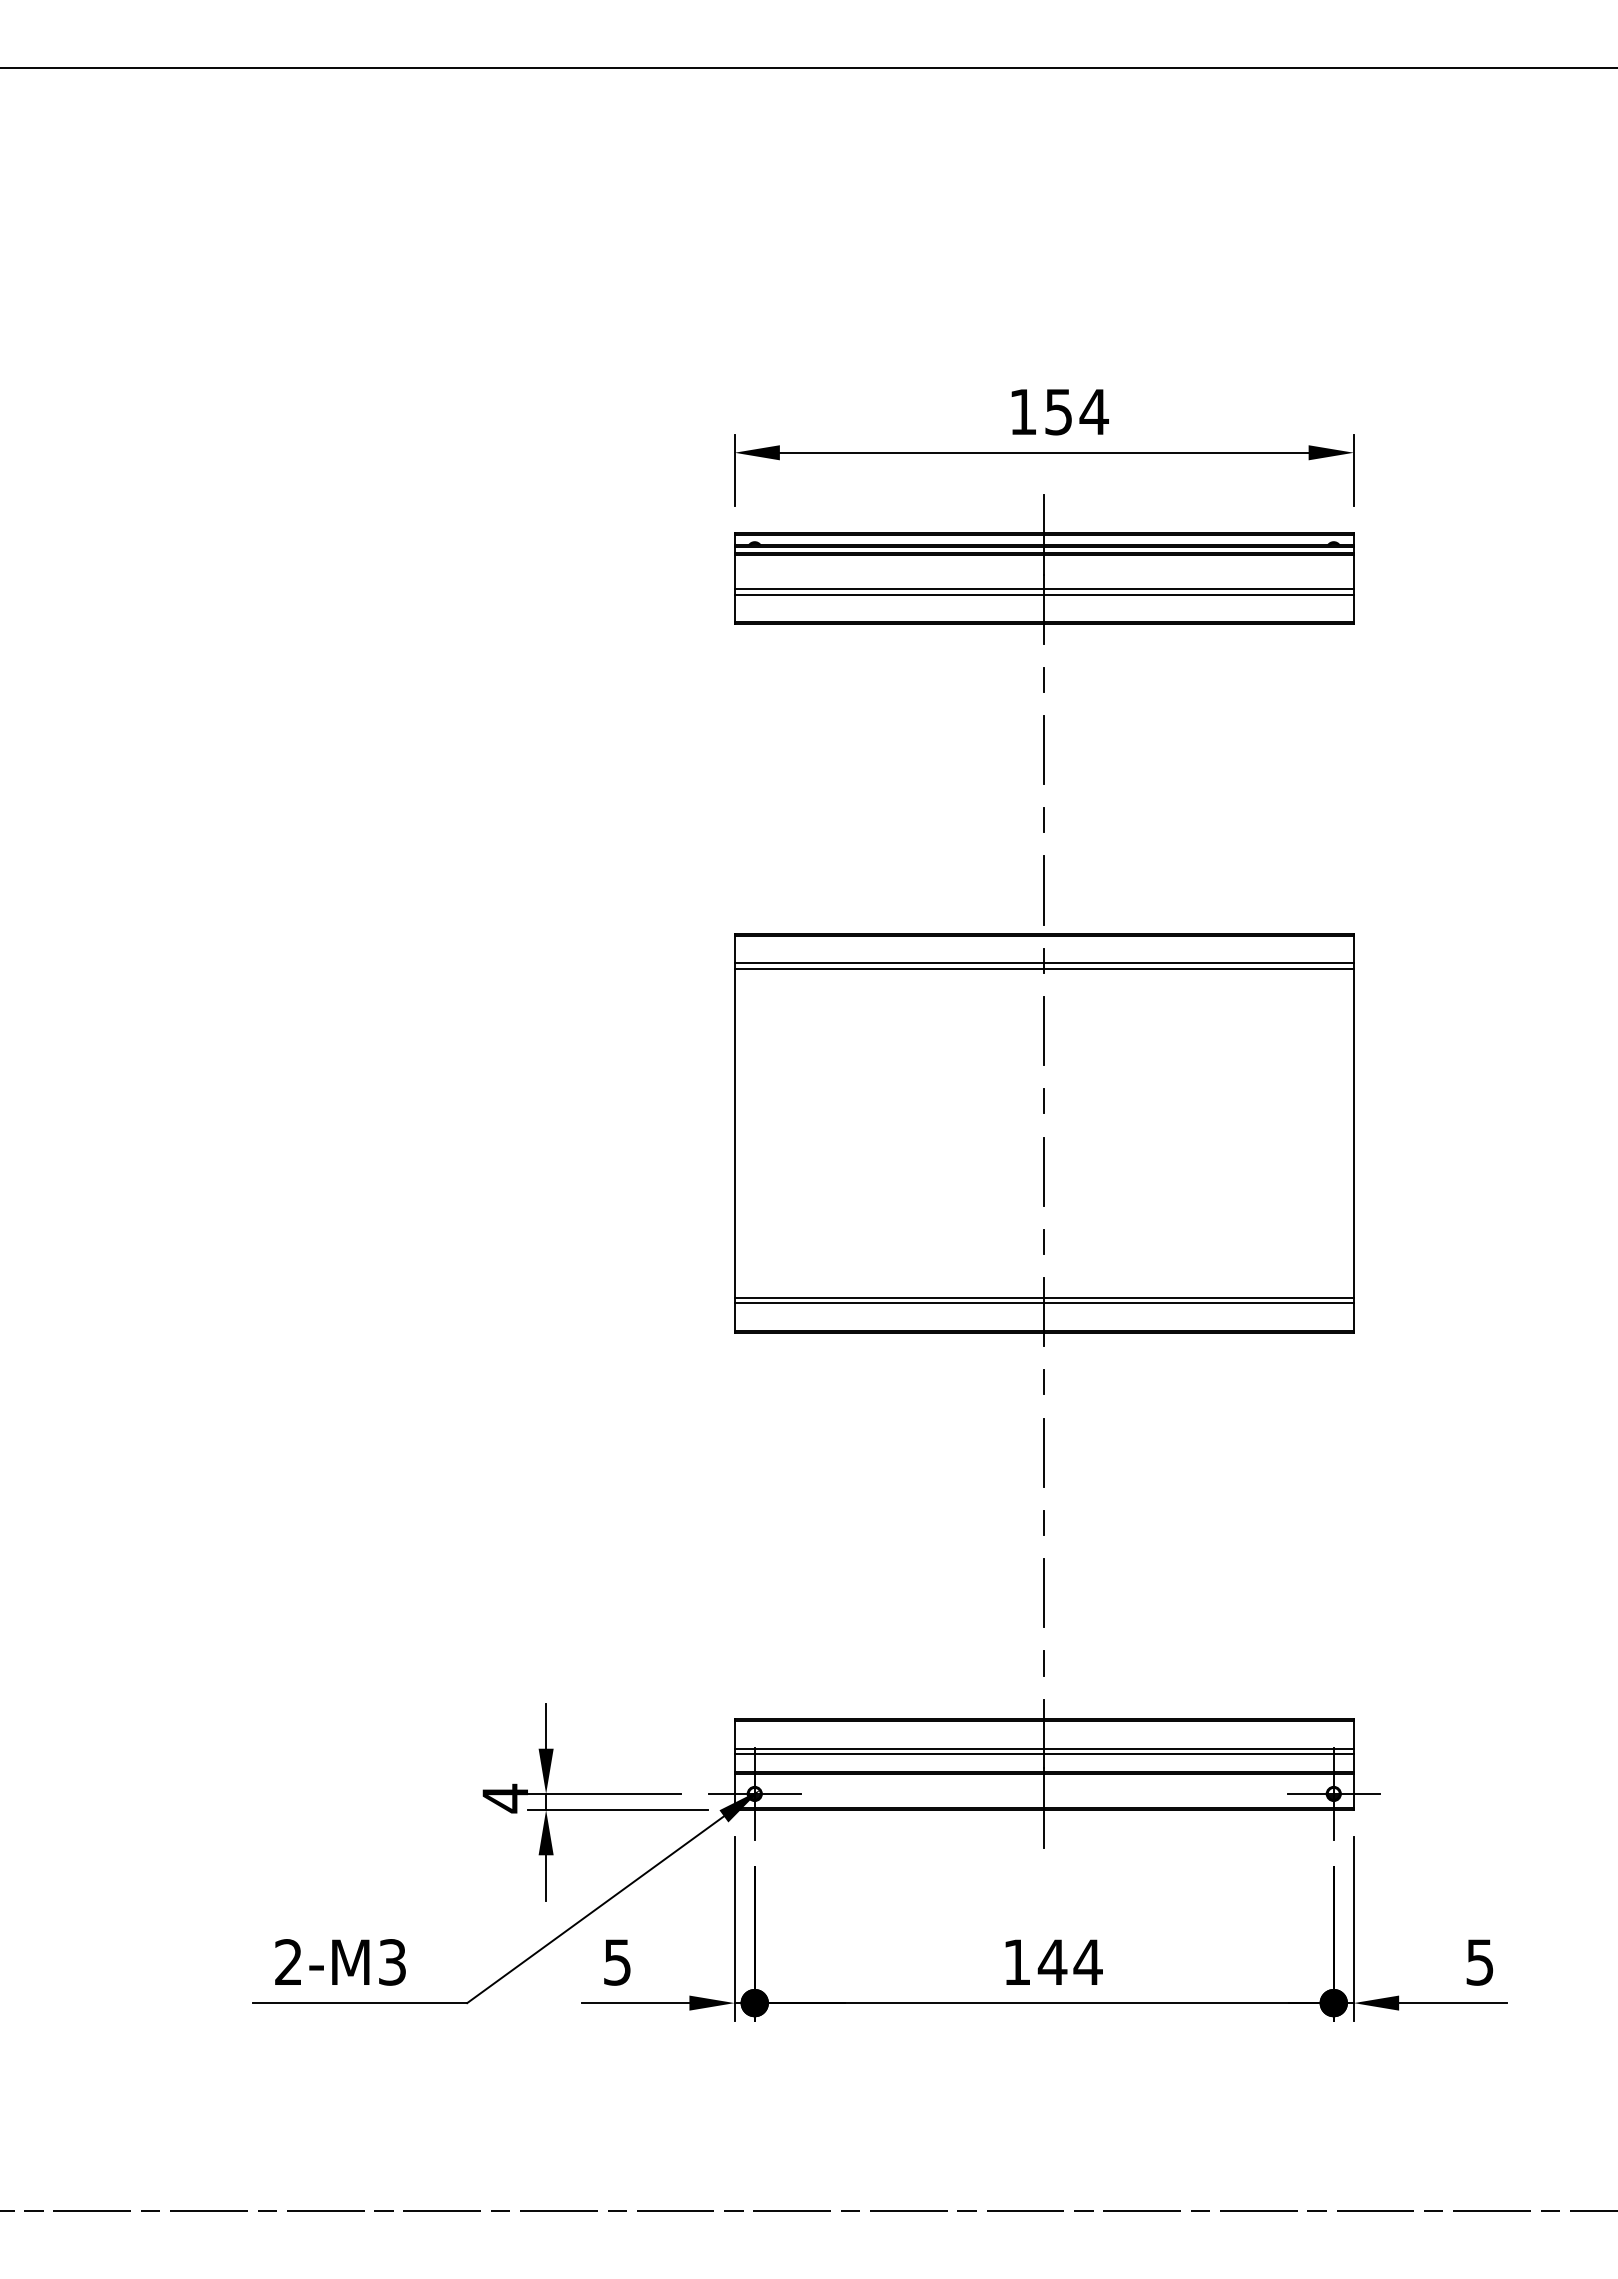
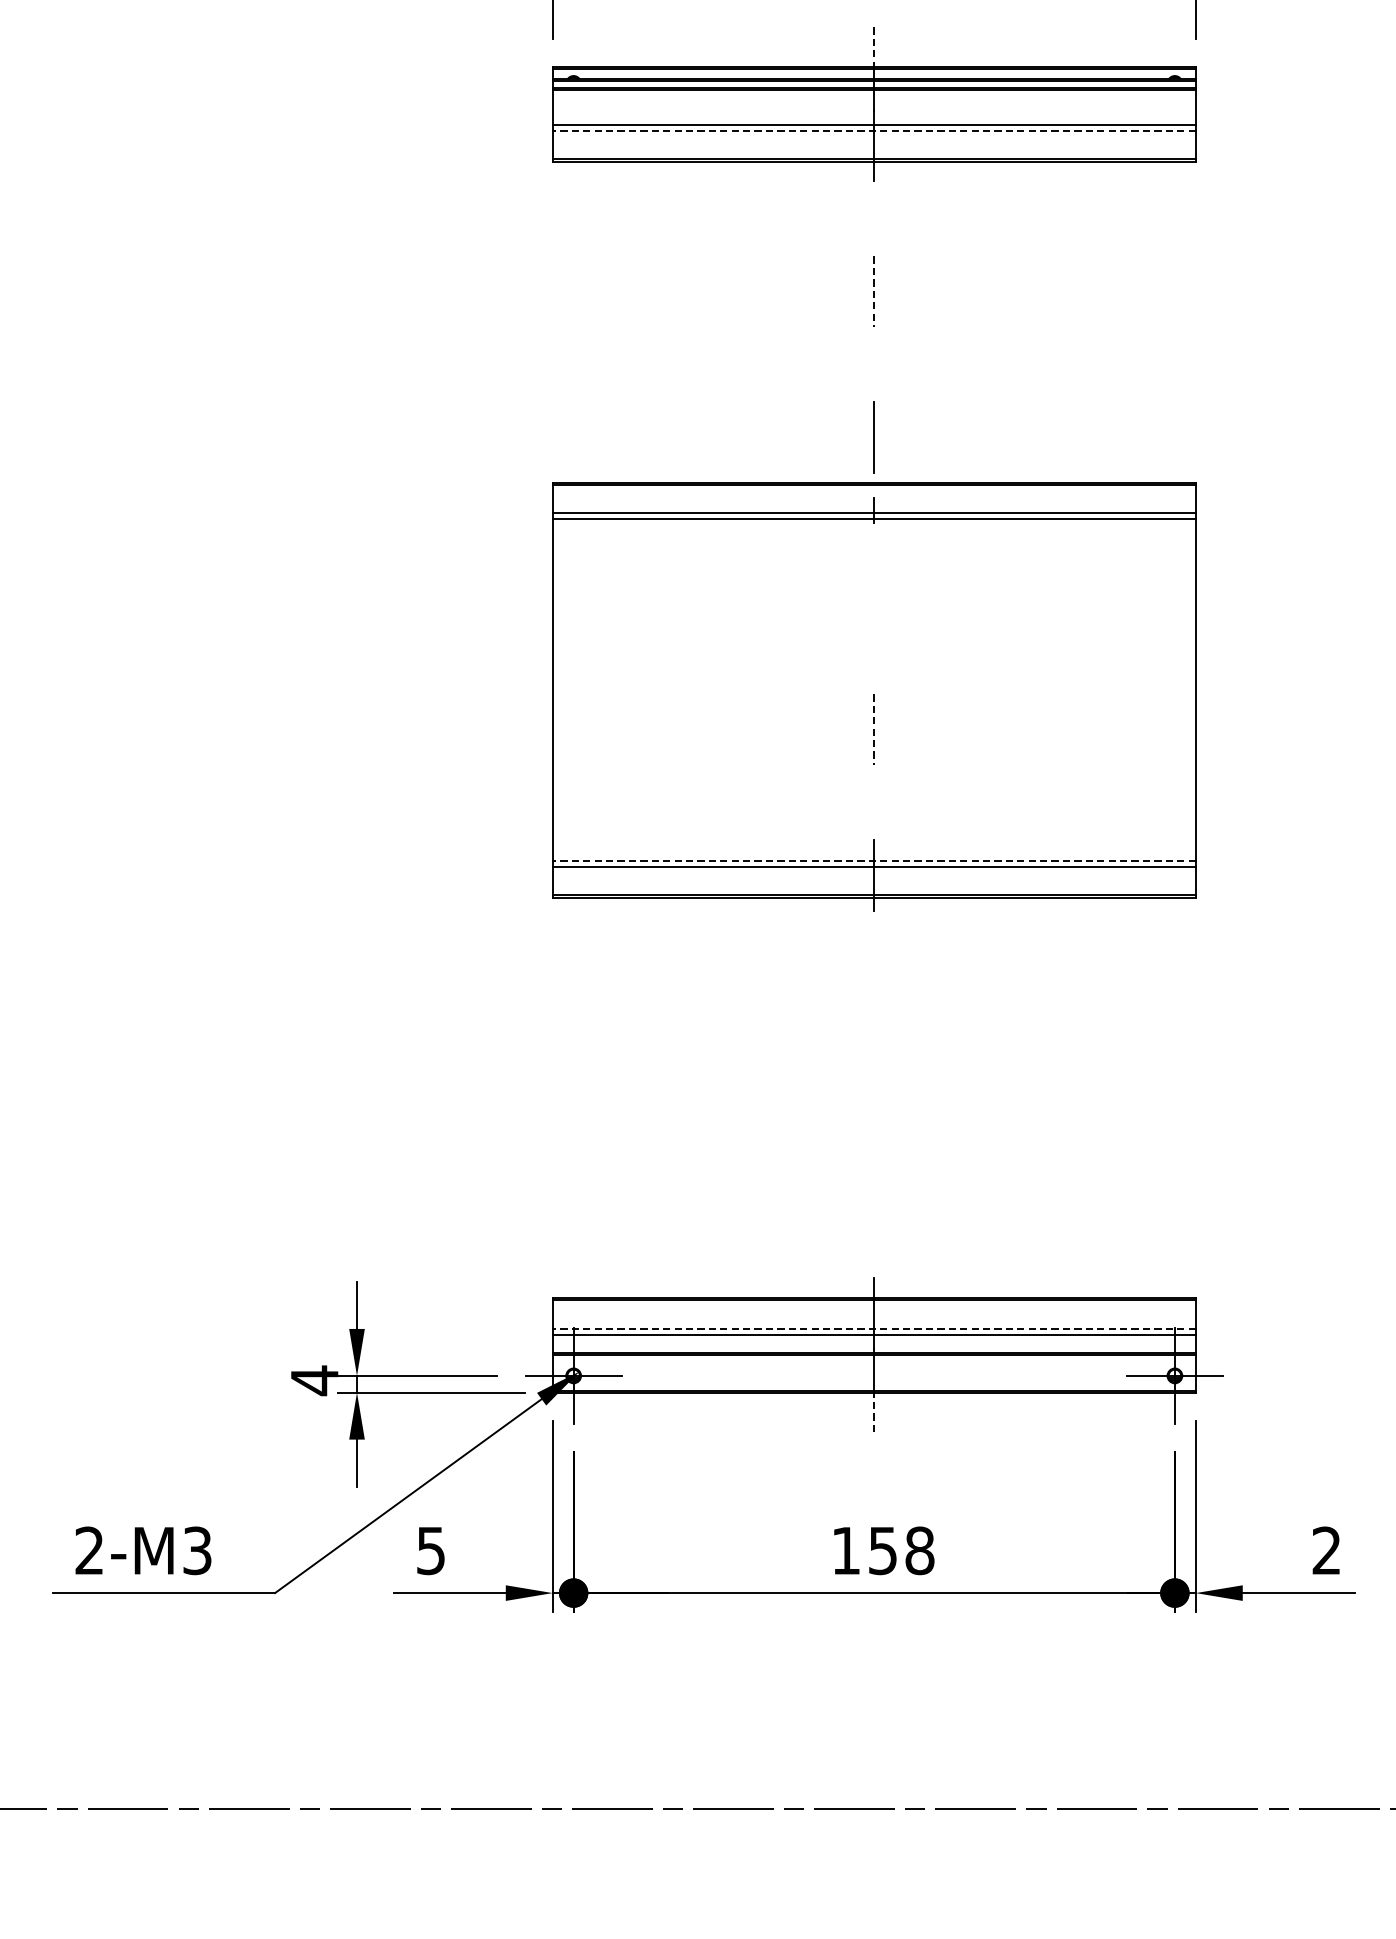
line: (1044, 514) -> (874, 47), solid -> dashed
line: (1044, 594) -> (874, 130), solid -> dashed
line: (1044, 679) -> (874, 218), removed
line: (1044, 750) -> (874, 292), solid -> dashed
line: (1044, 820) -> (874, 365), removed
line: (1044, 1031) -> (874, 584), removed
line: (1044, 1101) -> (874, 656), removed
line: (1044, 1172) -> (874, 730), solid -> dashed
line: (1044, 1241) -> (874, 802), removed
line: (1044, 1297) -> (874, 860), solid -> dashed
line: (1044, 1382) -> (874, 948), removed
line: (1044, 1452) -> (874, 1021), removed
line: (1044, 1522) -> (874, 1094), removed
line: (1044, 1593) -> (874, 1167), removed
line: (1044, 1663) -> (874, 1240), removed
line: (1044, 1748) -> (874, 1328), solid -> dashed
line: (1044, 1828) -> (874, 1411), solid -> dashed
text: (1069, 1962) -> (900, 1550), 144 -> 158
text: (1479, 1962) -> (1326, 1550), 5 -> 2

